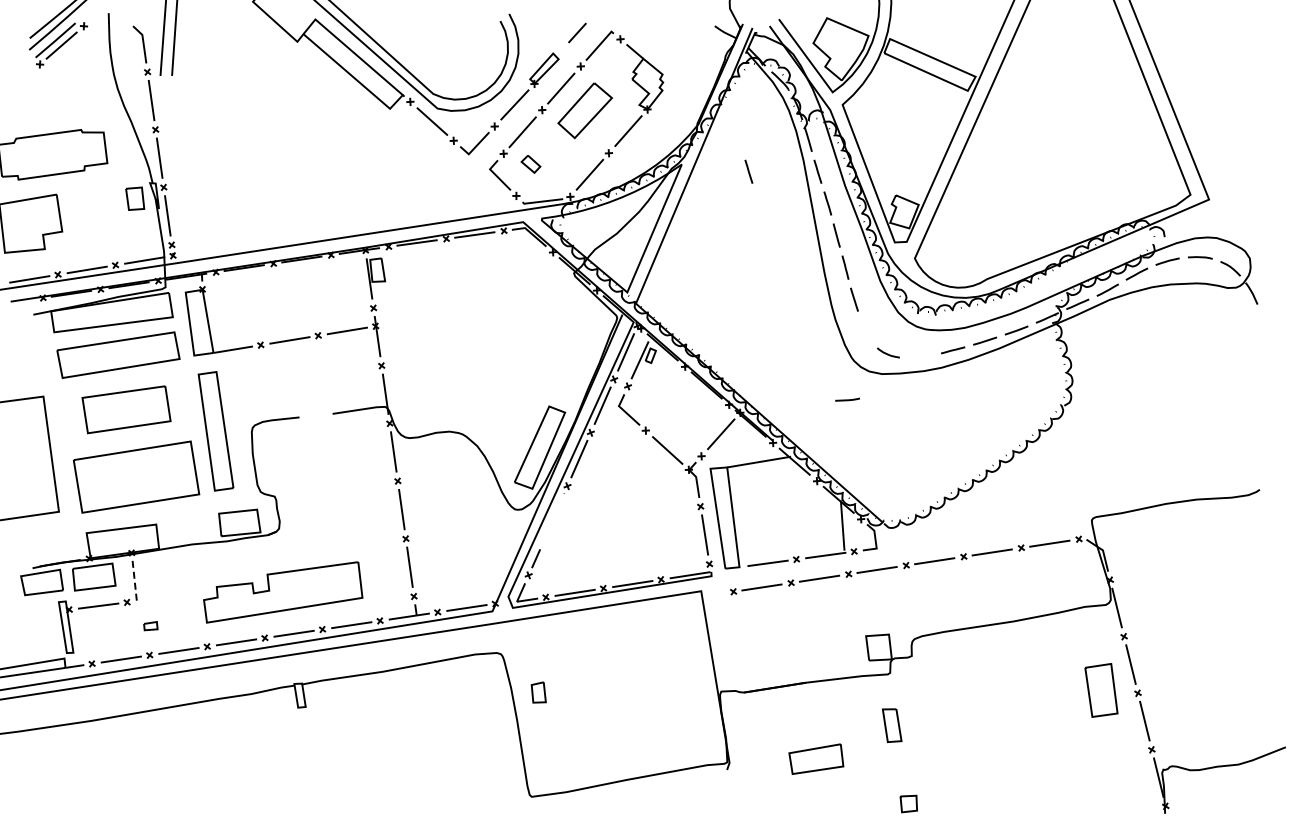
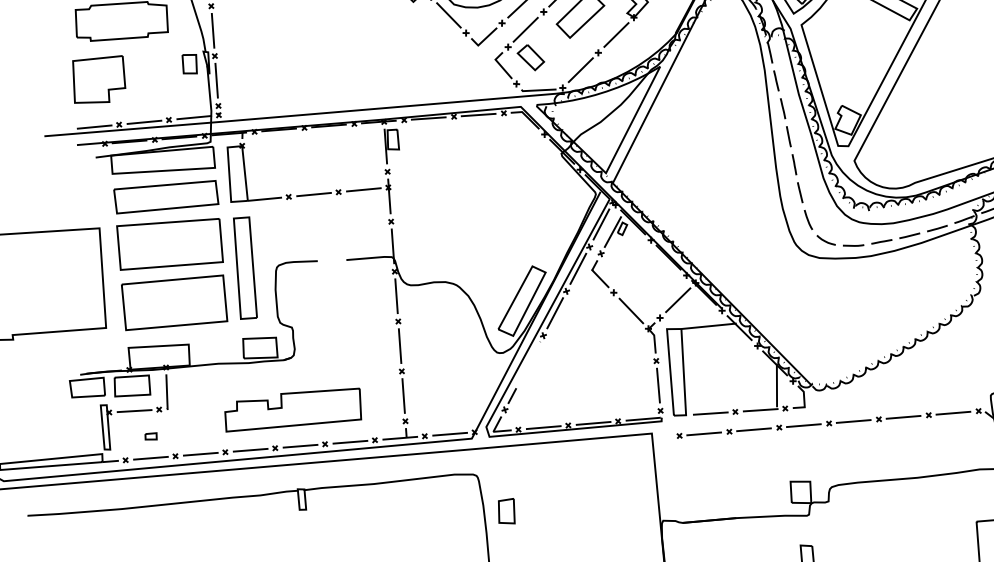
part: (530, 164) -> (530, 57), size x1.67
line: (748, 171) -> (716, 76), removed
line: (866, 330) -> (808, 219), added
line: (847, 399) -> (853, 245), moved
part: (126, 409) -> (169, 244), size x1.43
line: (134, 582) -> (166, 392), dashed -> solid
part: (150, 626) -> (150, 436), moved
part: (538, 692) -> (506, 510), size x1.43

